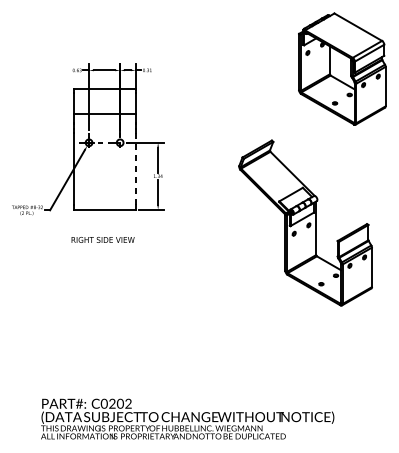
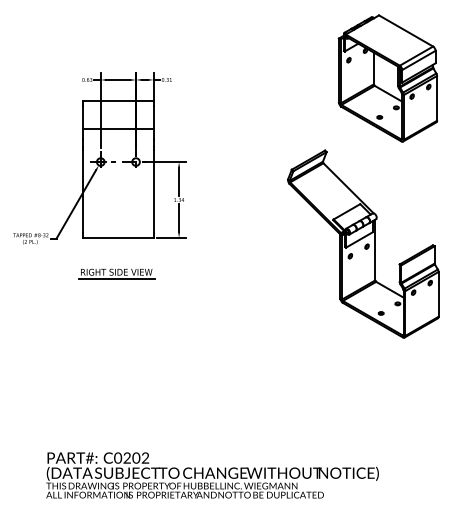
line: (135, 169) -> (153, 192), dashed -> solid
part: (305, 222) -> (363, 243), moved
line: (103, 245) -> (117, 278), added

